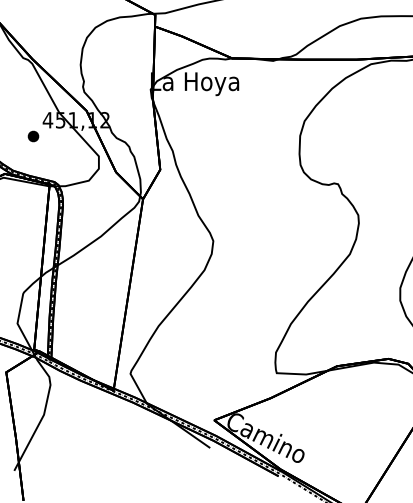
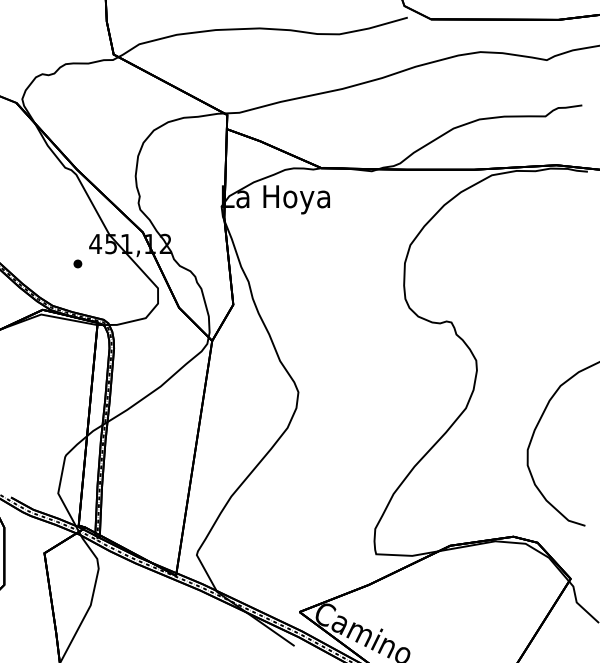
part: (33, 136) -> (77, 263), size x0.62

